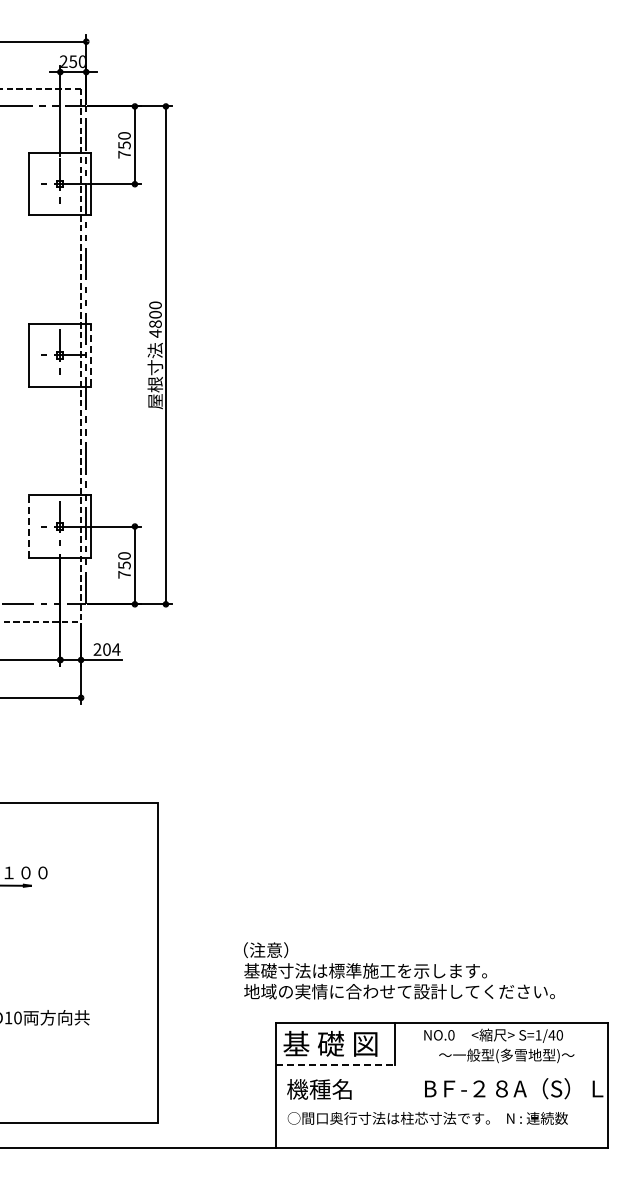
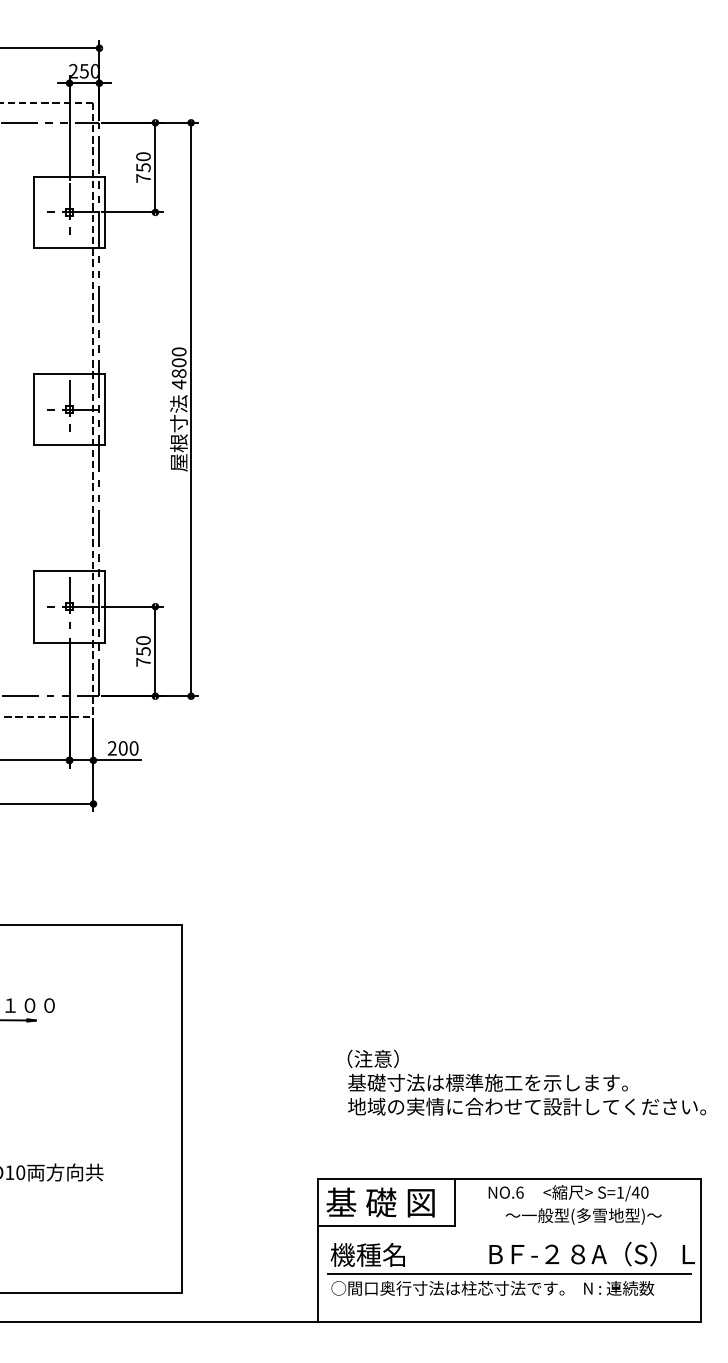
line: (91, 355) -> (105, 409), dashed -> solid
line: (29, 526) -> (34, 606), dashed -> solid
text: (116, 649) -> (134, 748), 204 -> 200
text: (399, 970) -> (526, 1082), moved
text: (451, 1035) -> (520, 1192), NO.0 -> NO.6
line: (336, 1064) -> (387, 1226), dashed -> solid
line: (442, 1106) -> (509, 1274), added

